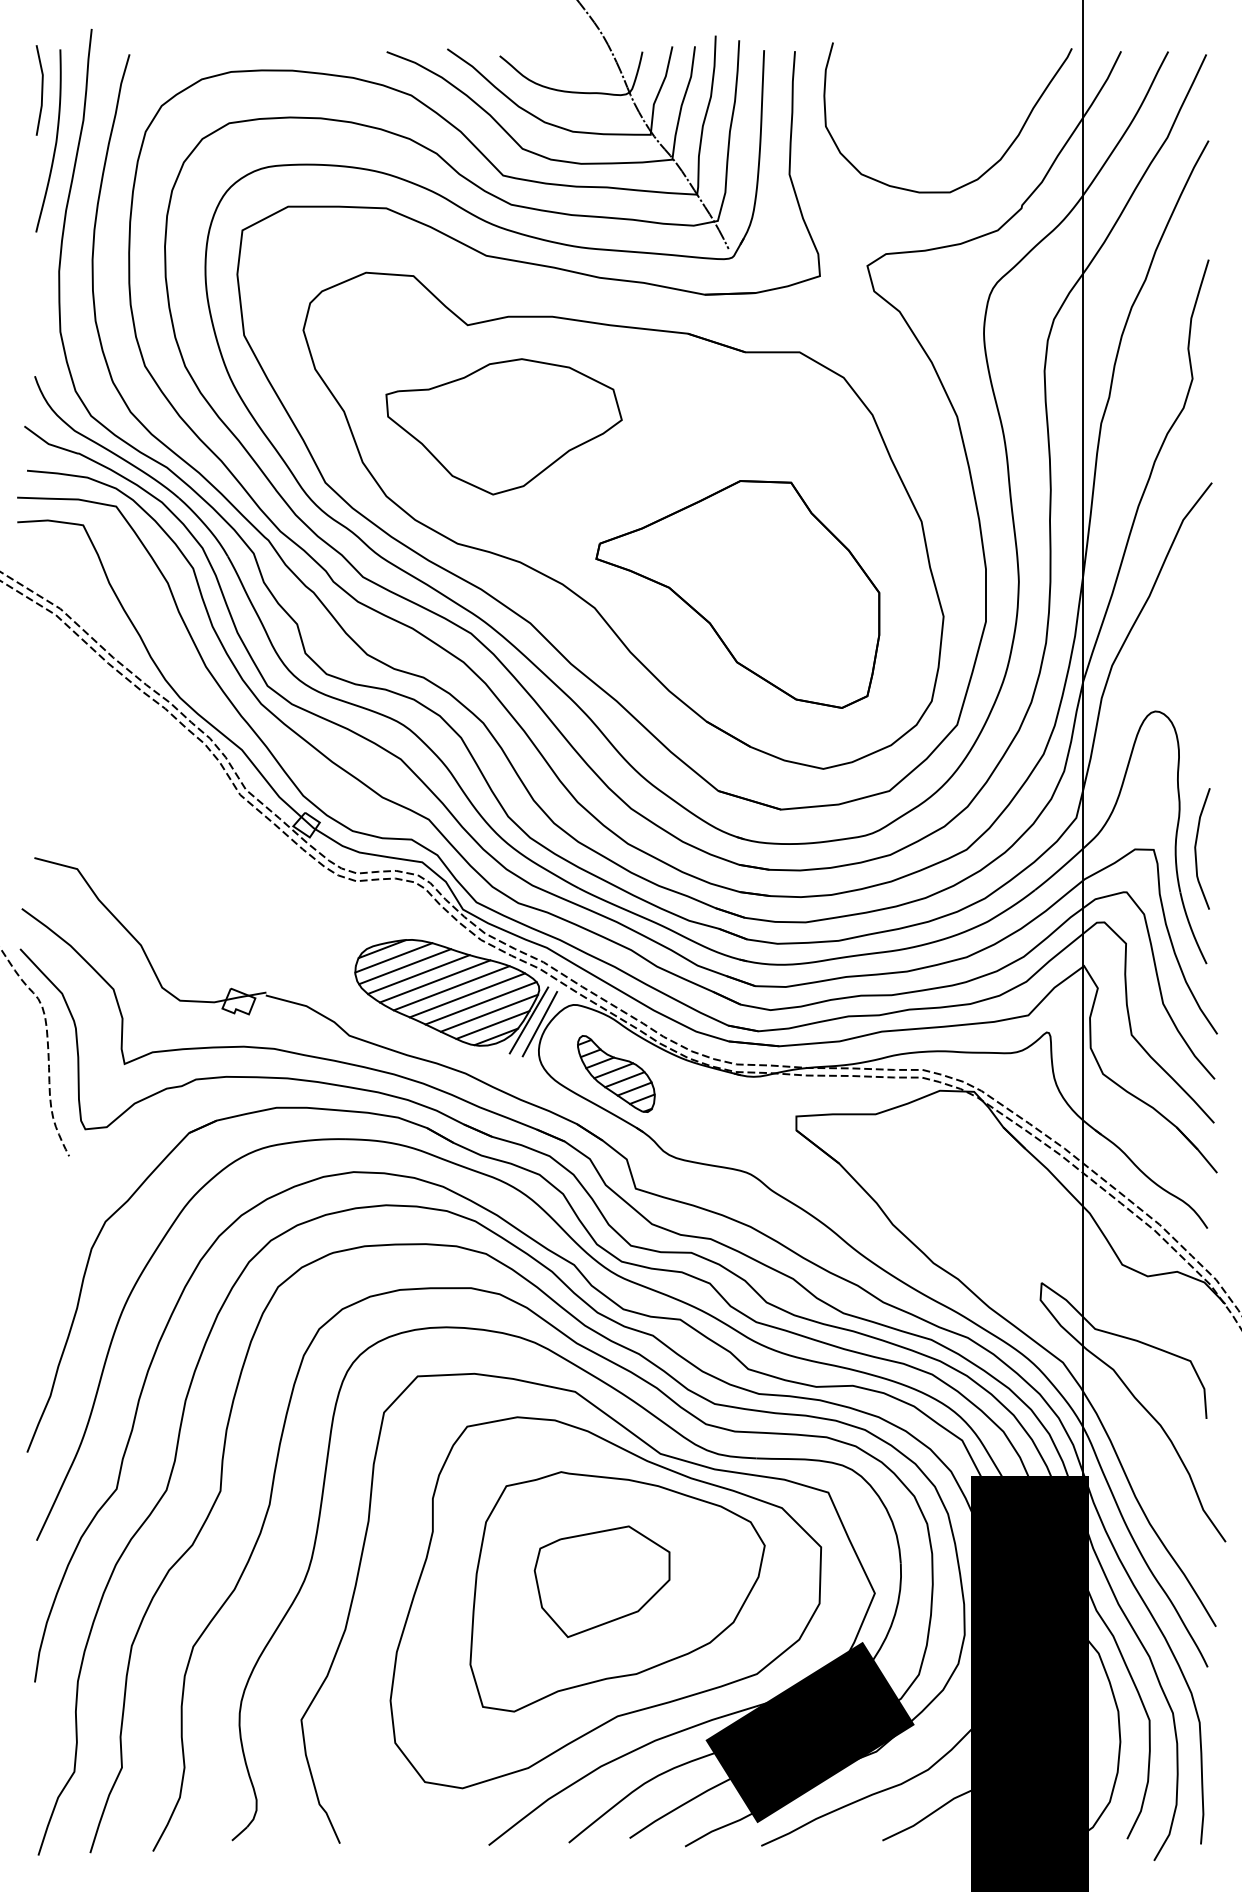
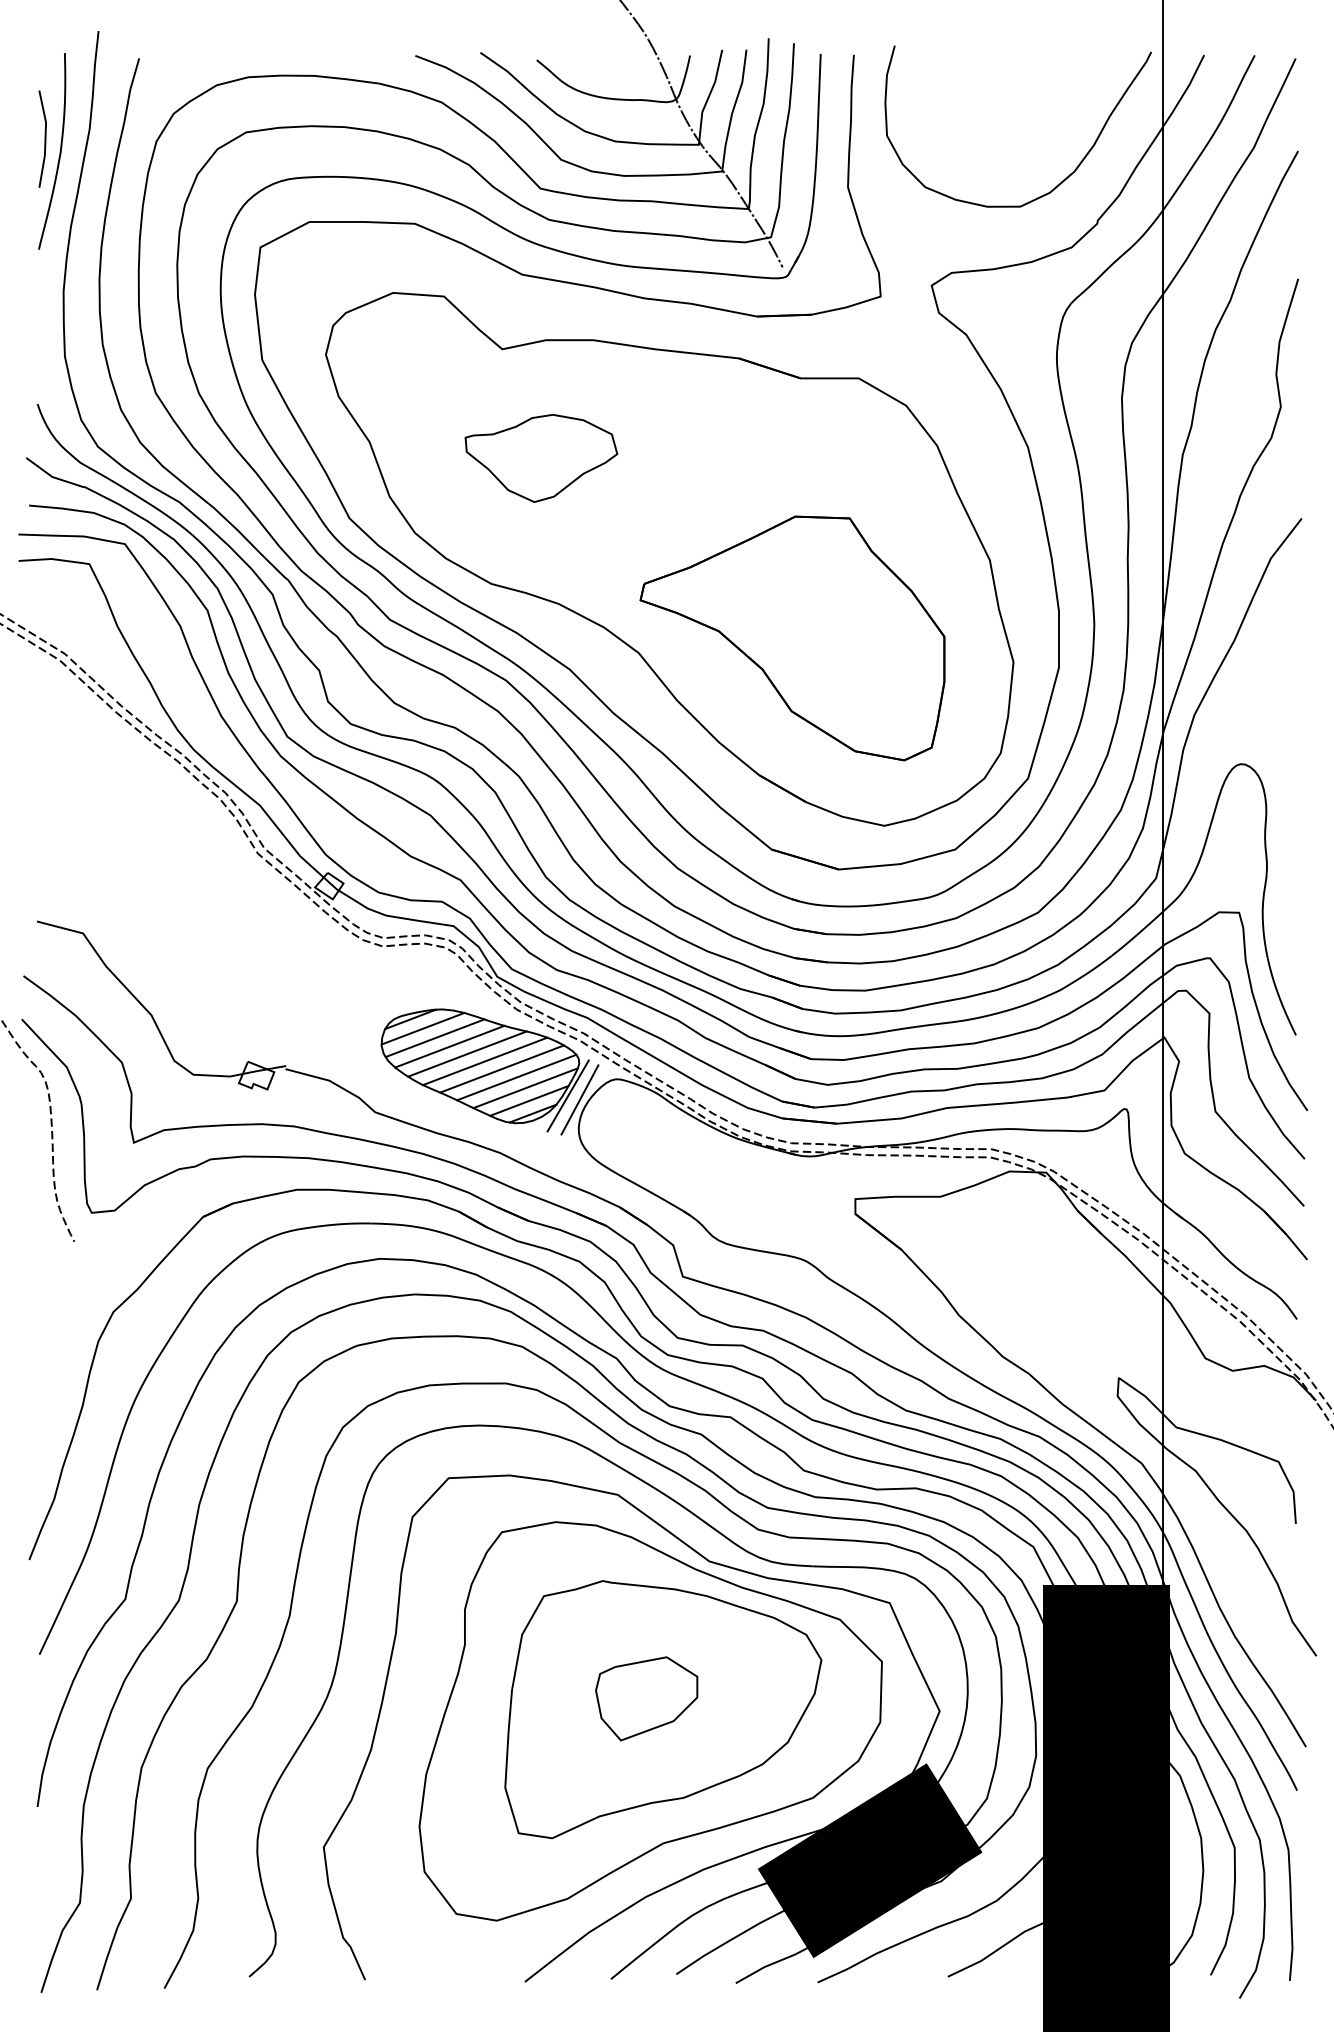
line: (41, 89) -> (44, 138), moved
part: (504, 426) -> (541, 458), size x0.6
curve: (1195, 848) -> (1284, 911), removed
part: (615, 1074) -> (661, 1153), removed
part: (601, 1581) -> (646, 1698), size x0.7

